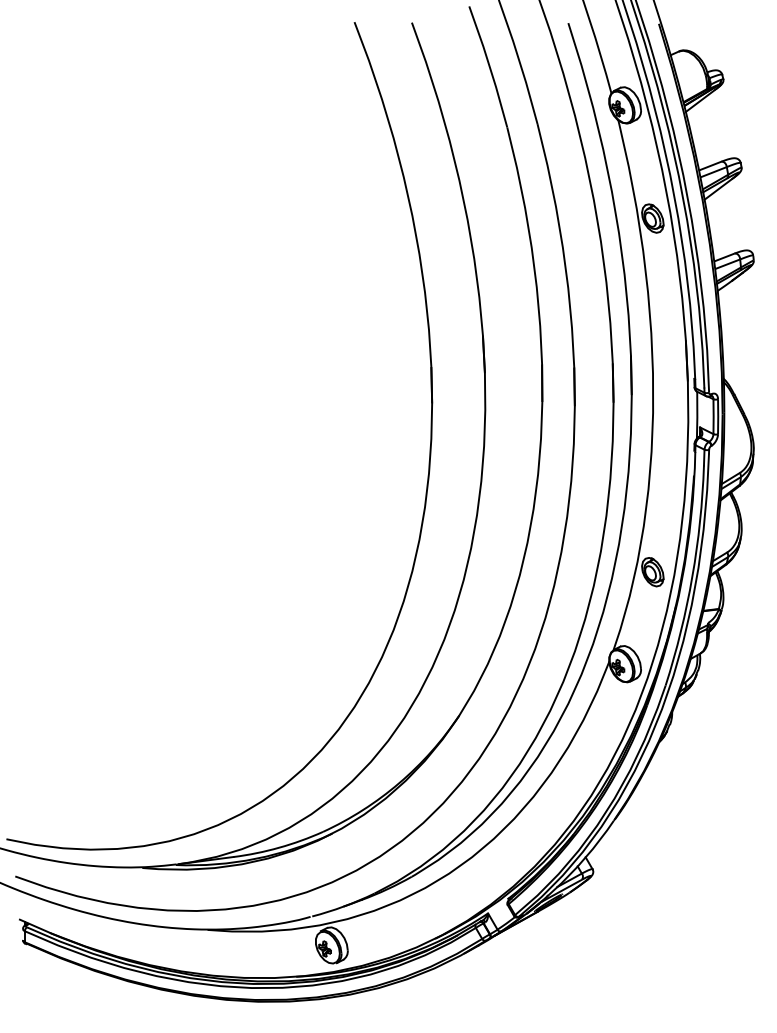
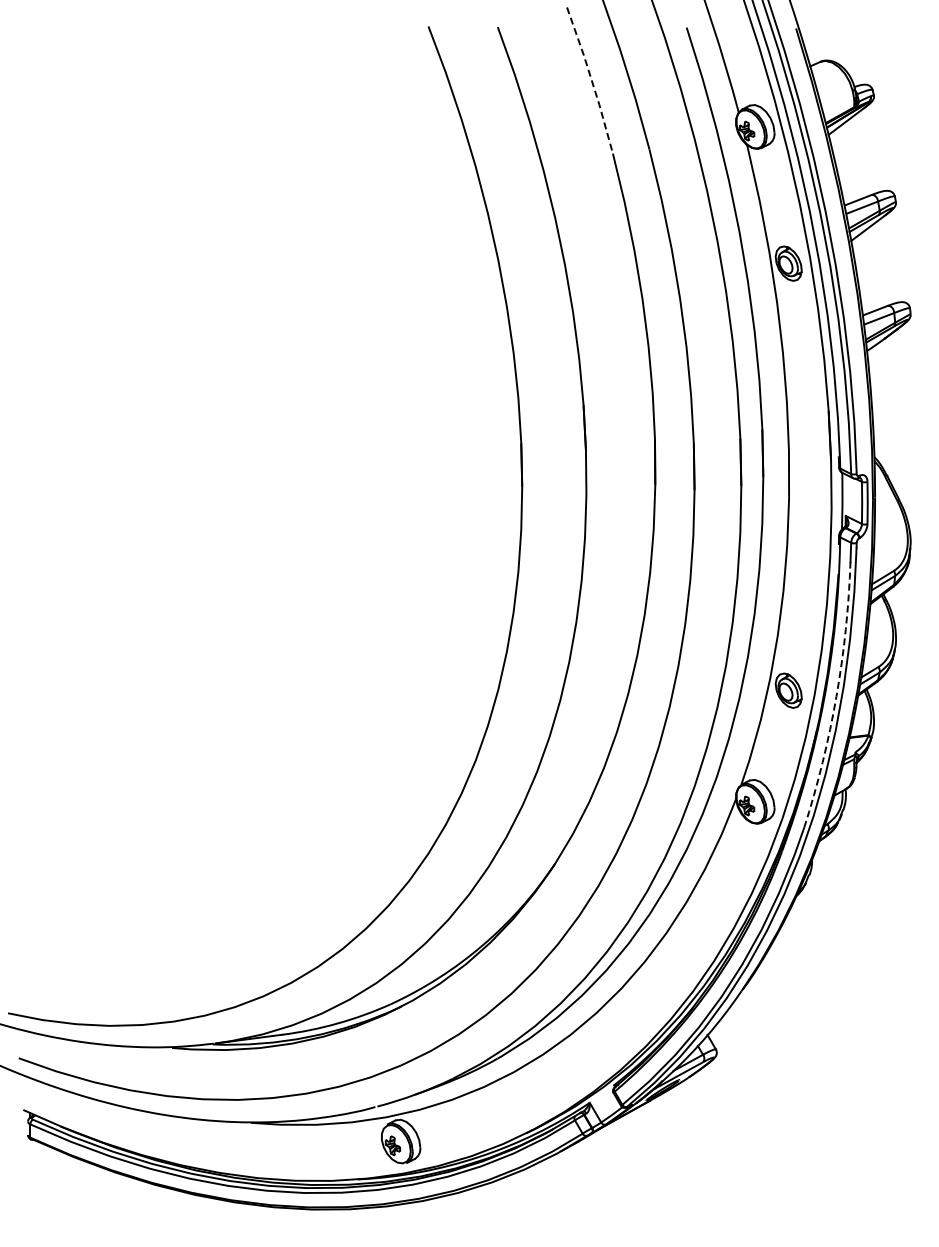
line: (489, 66) -> (591, 80), solid -> dashed
arc: (692, 576) -> (836, 696), solid -> dashed

